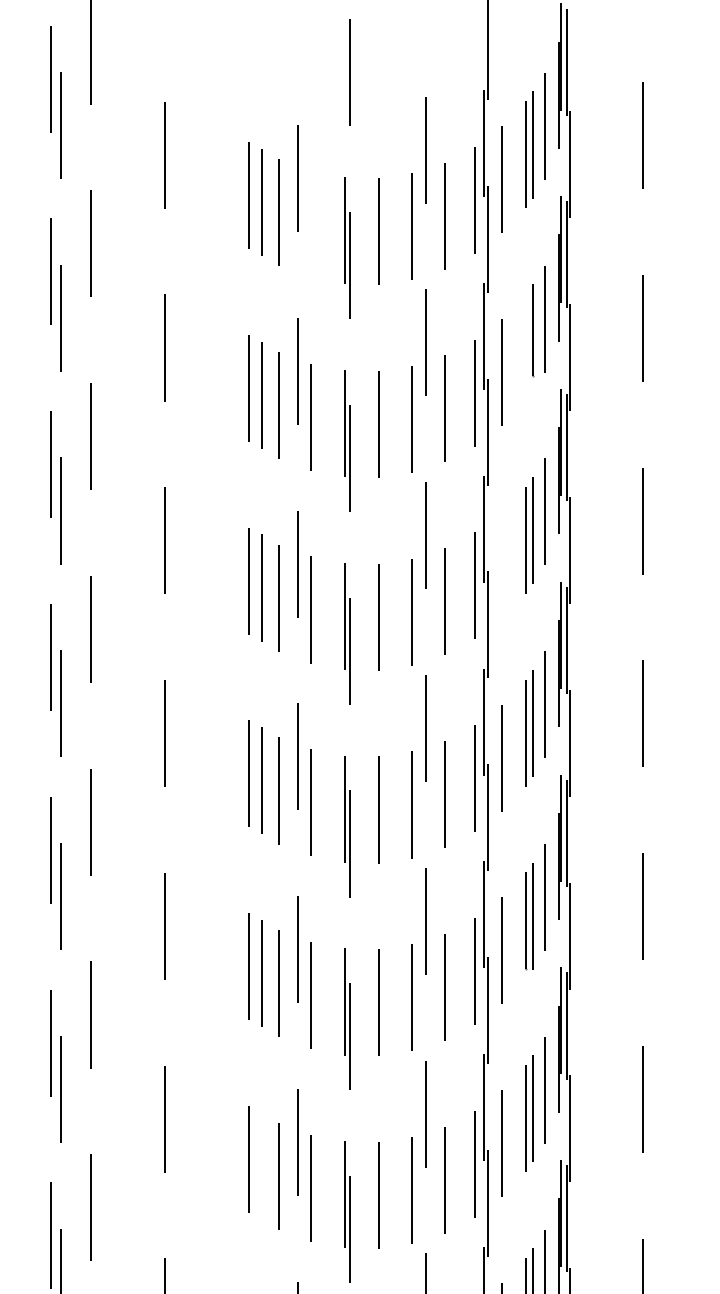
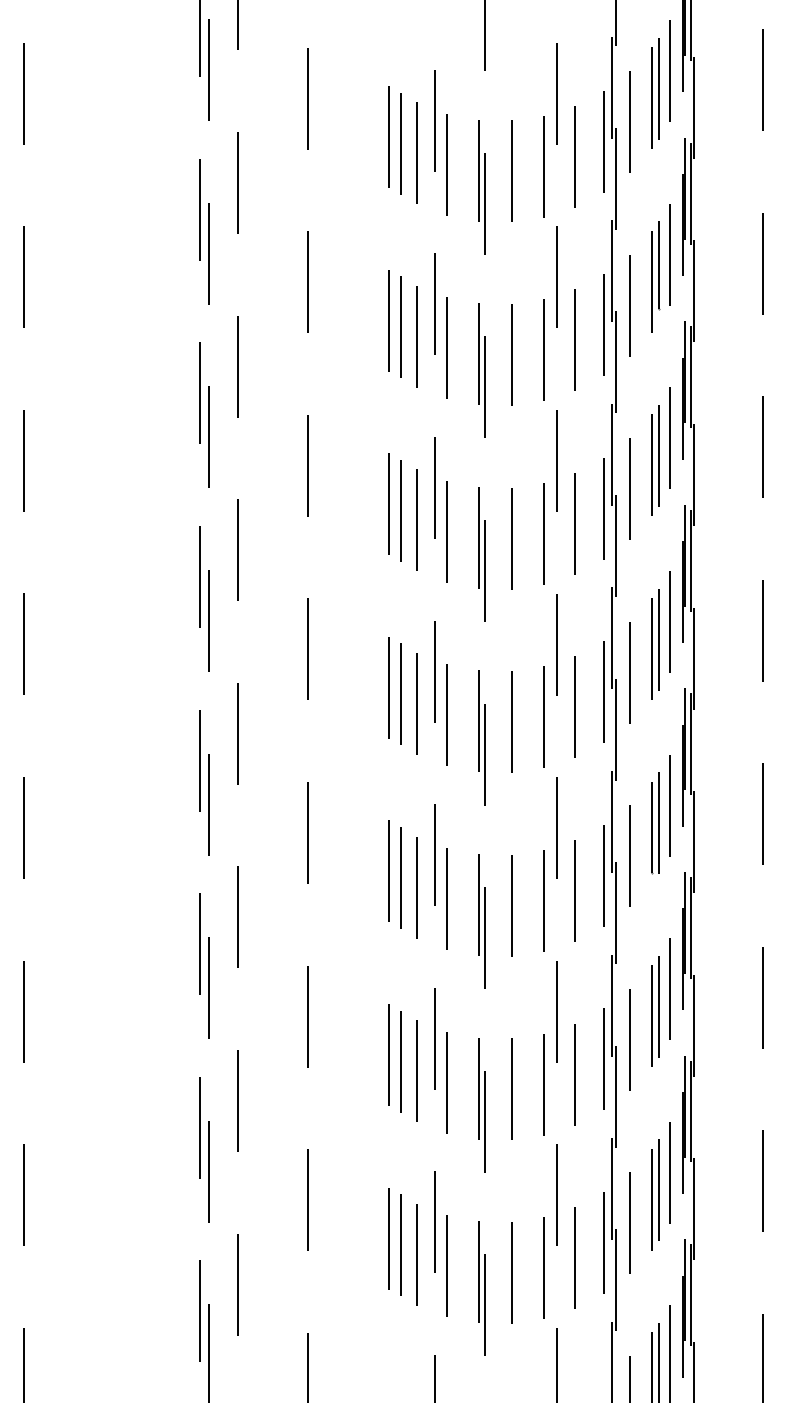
line: (311, 224) -> (447, 164), added
line: (525, 347) -> (651, 281), added
line: (502, 564) -> (629, 488), added
line: (261, 1166) -> (400, 1061), added

